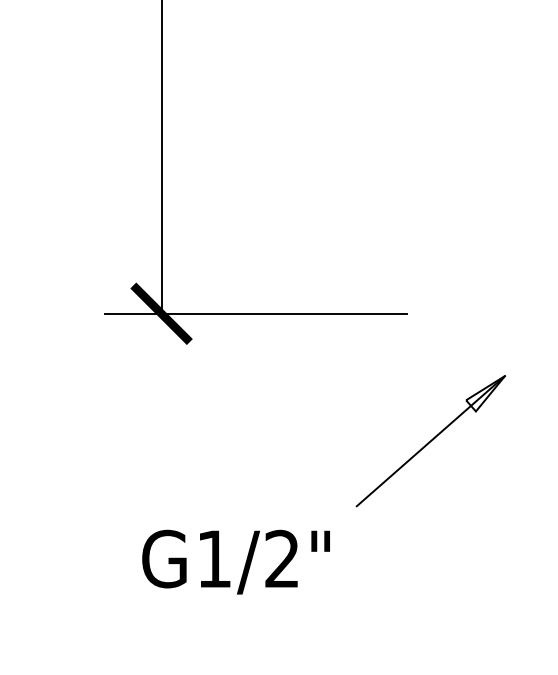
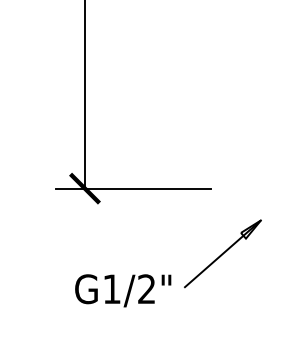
text: (236, 561) -> (123, 290), moved

